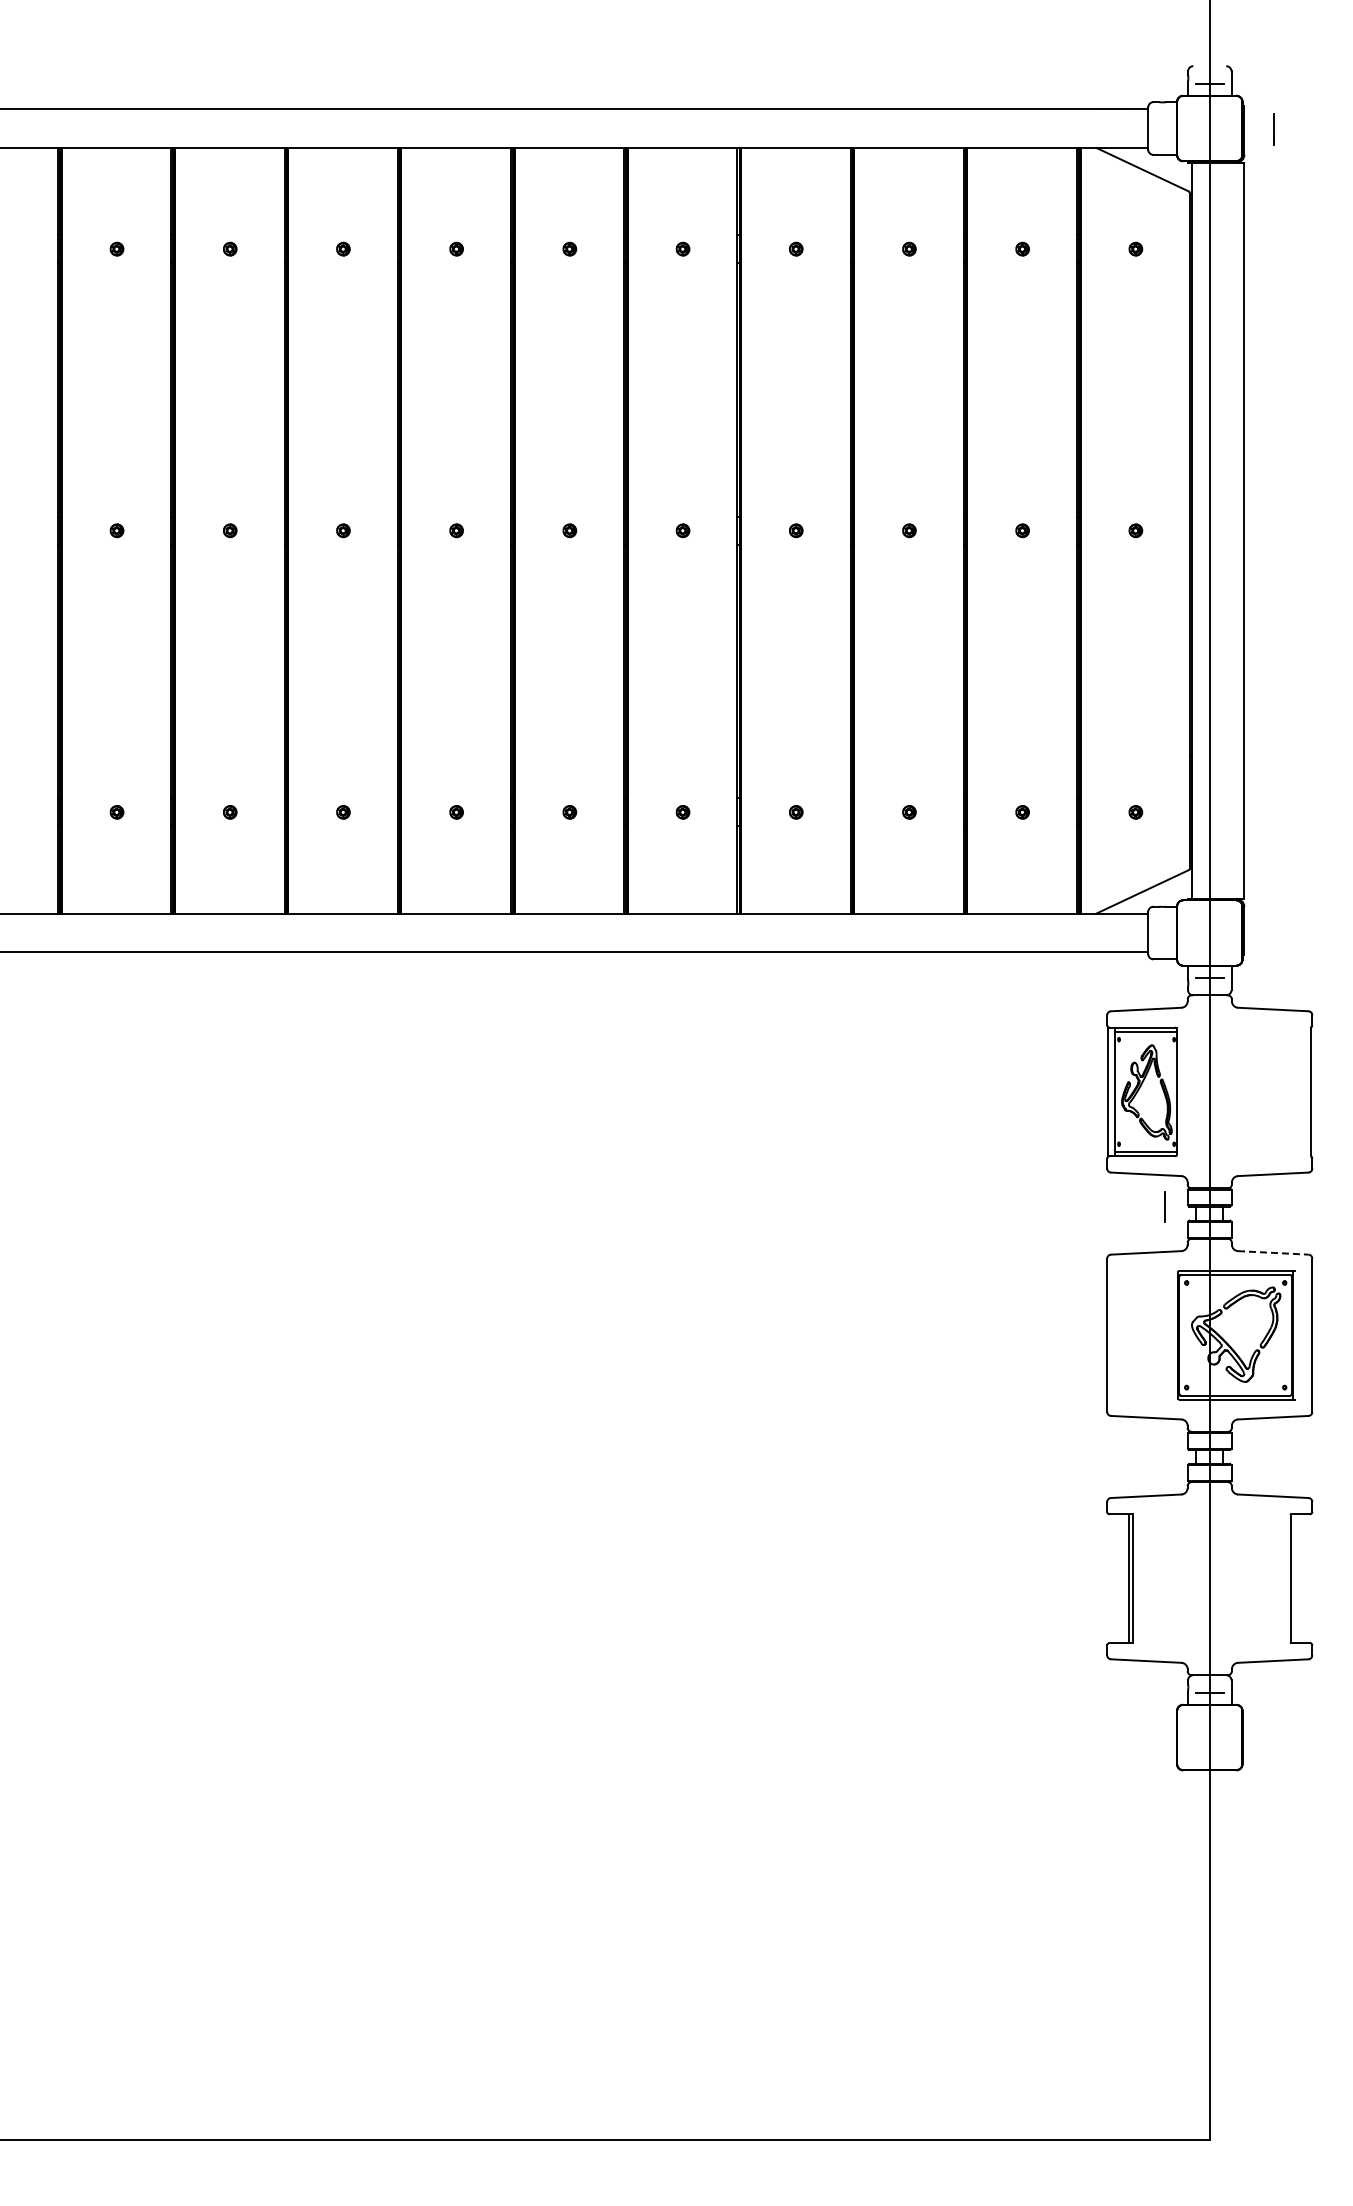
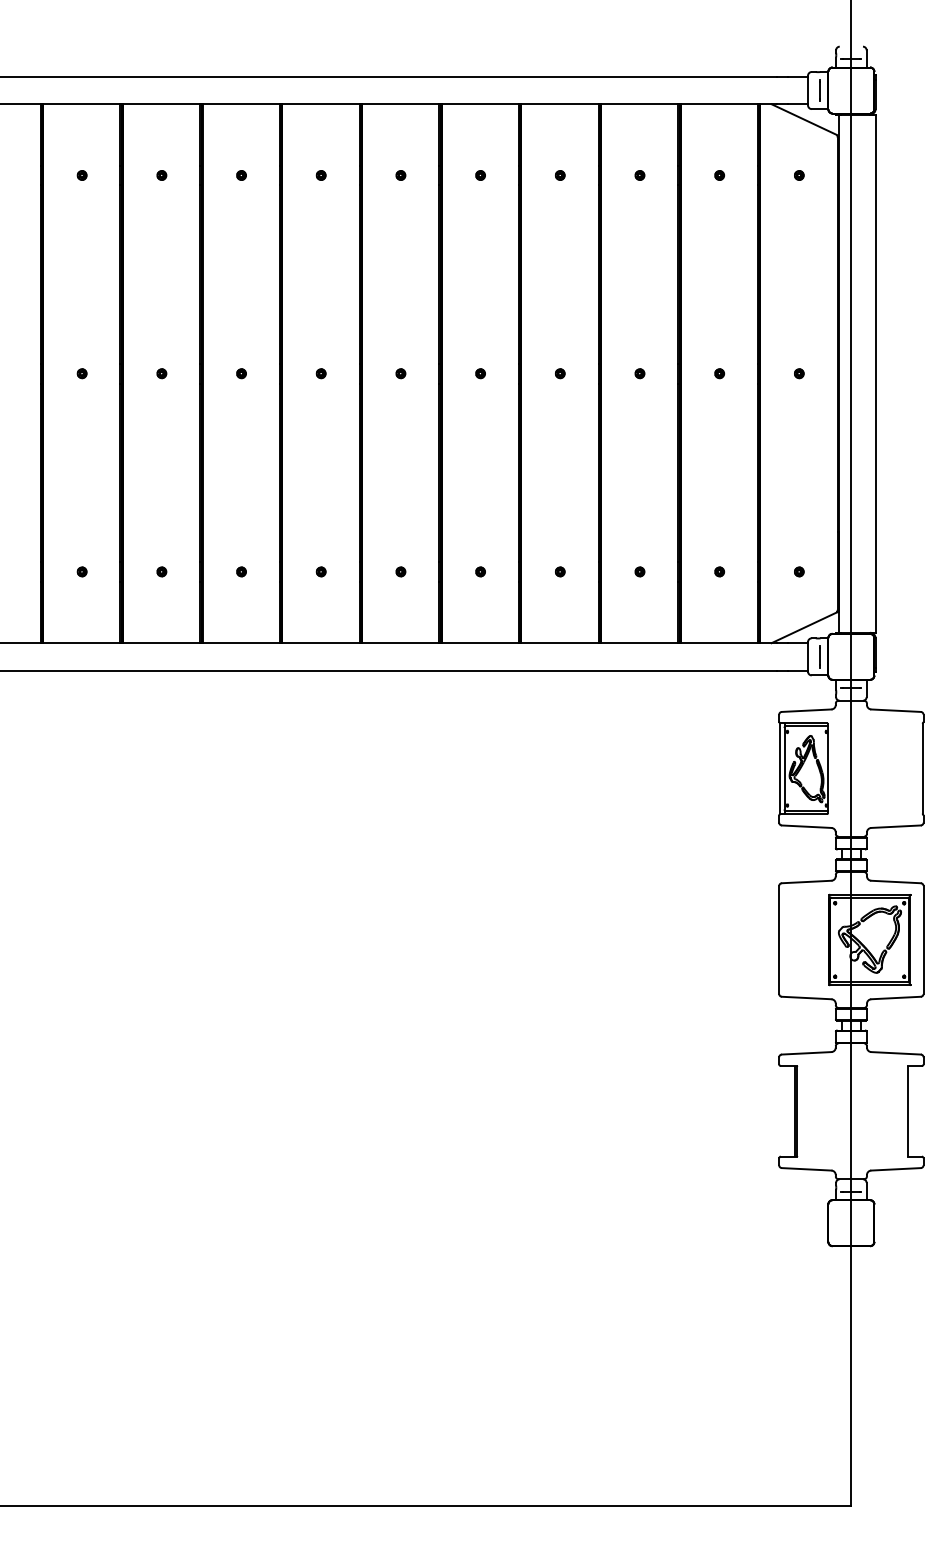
line: (1273, 129) -> (819, 90), moved
line: (1164, 1206) -> (819, 656), moved
line: (1273, 1252) -> (896, 881), dashed -> solid

